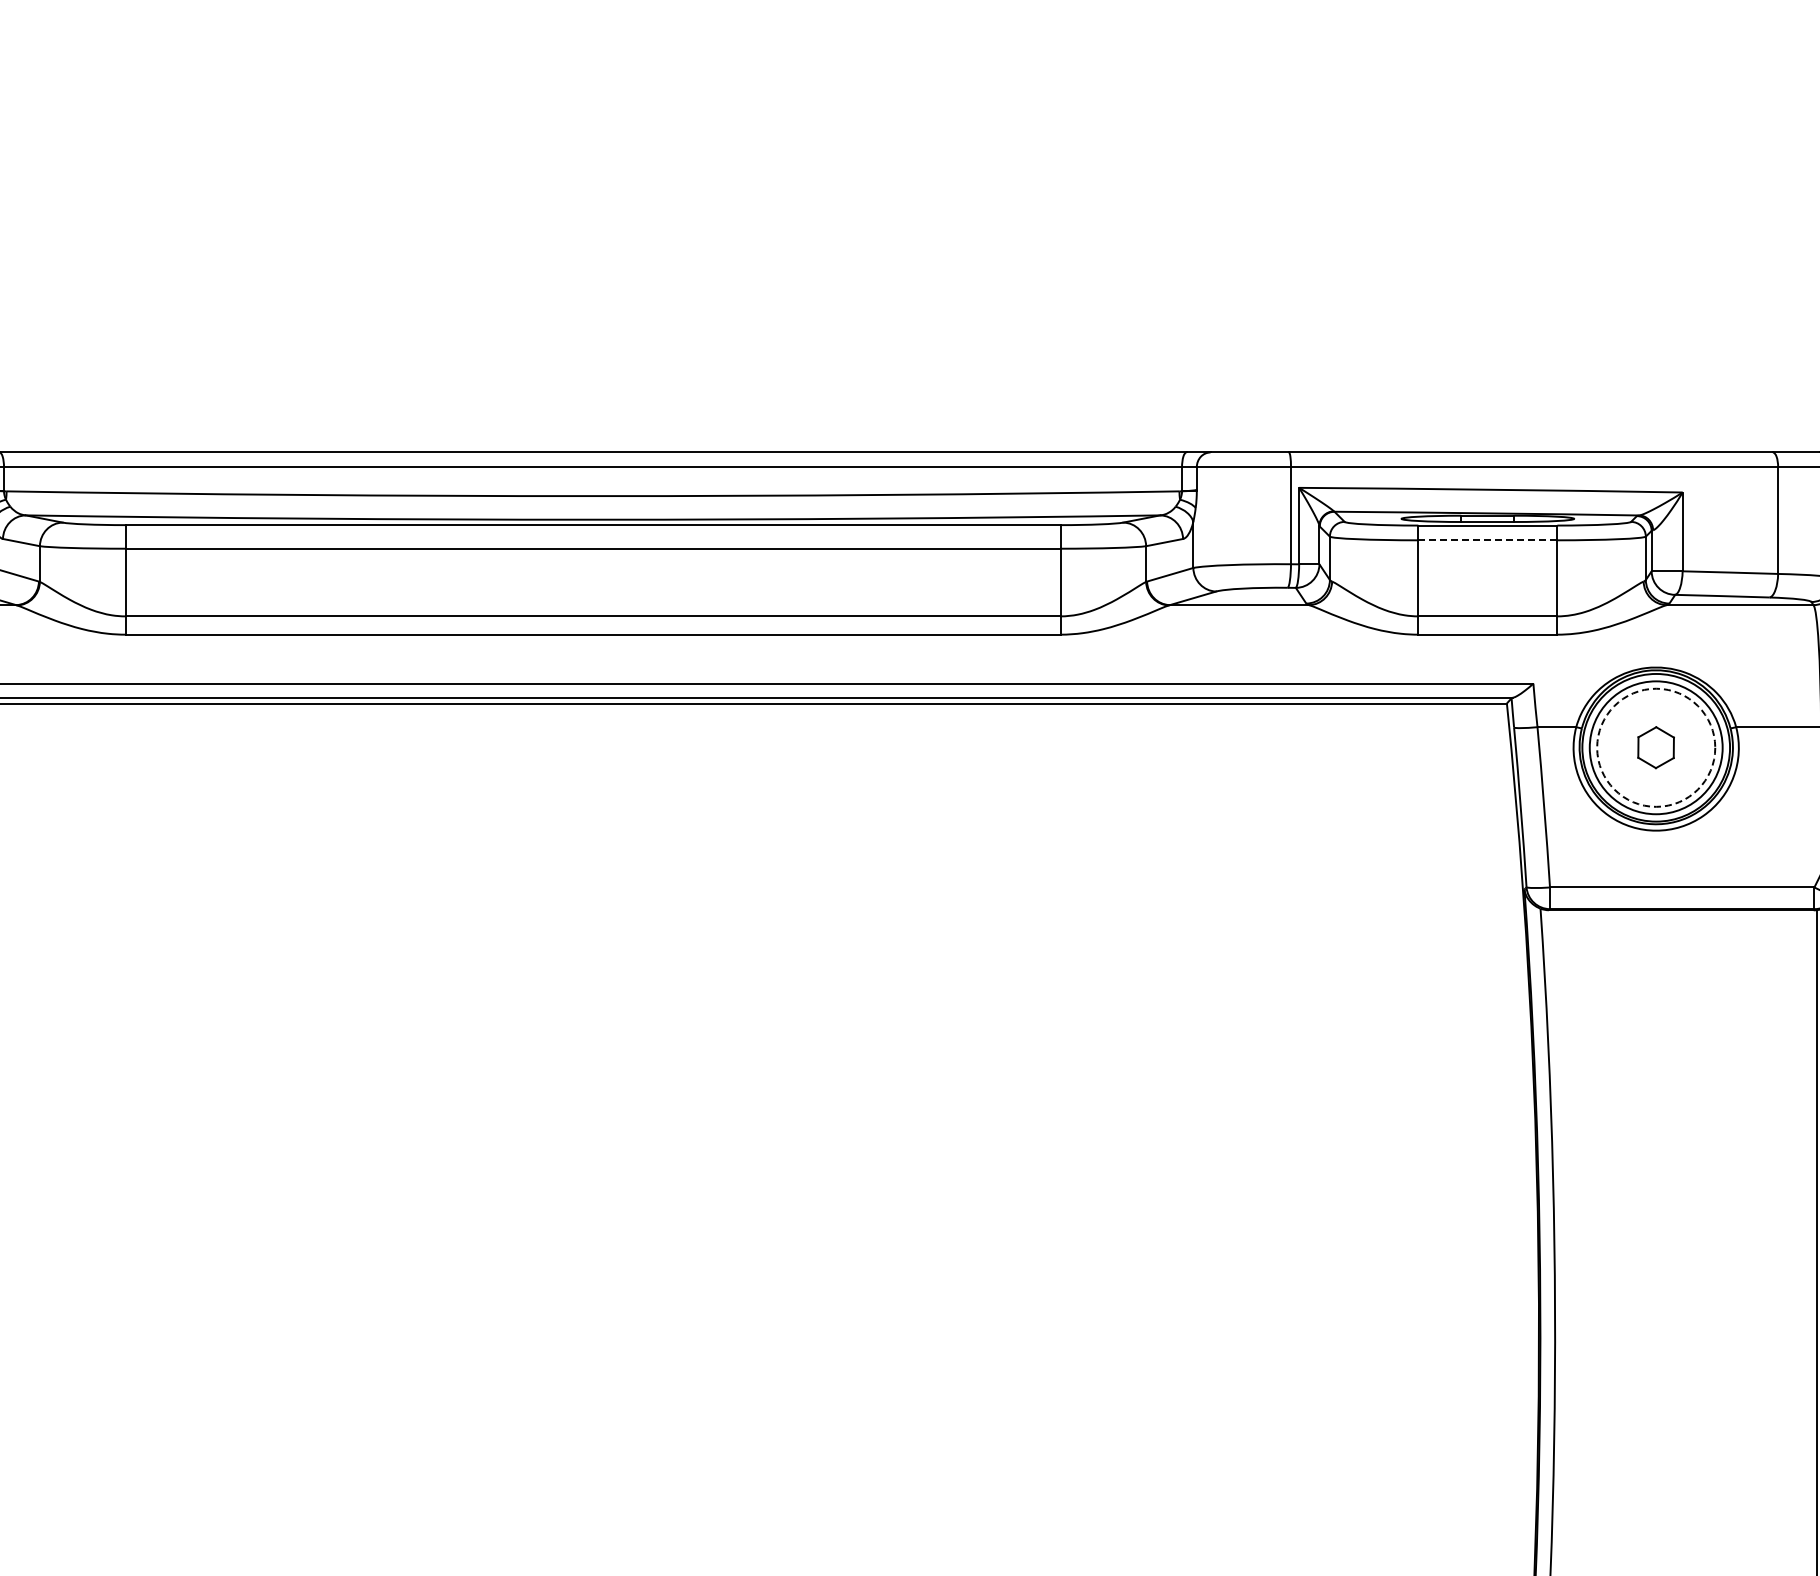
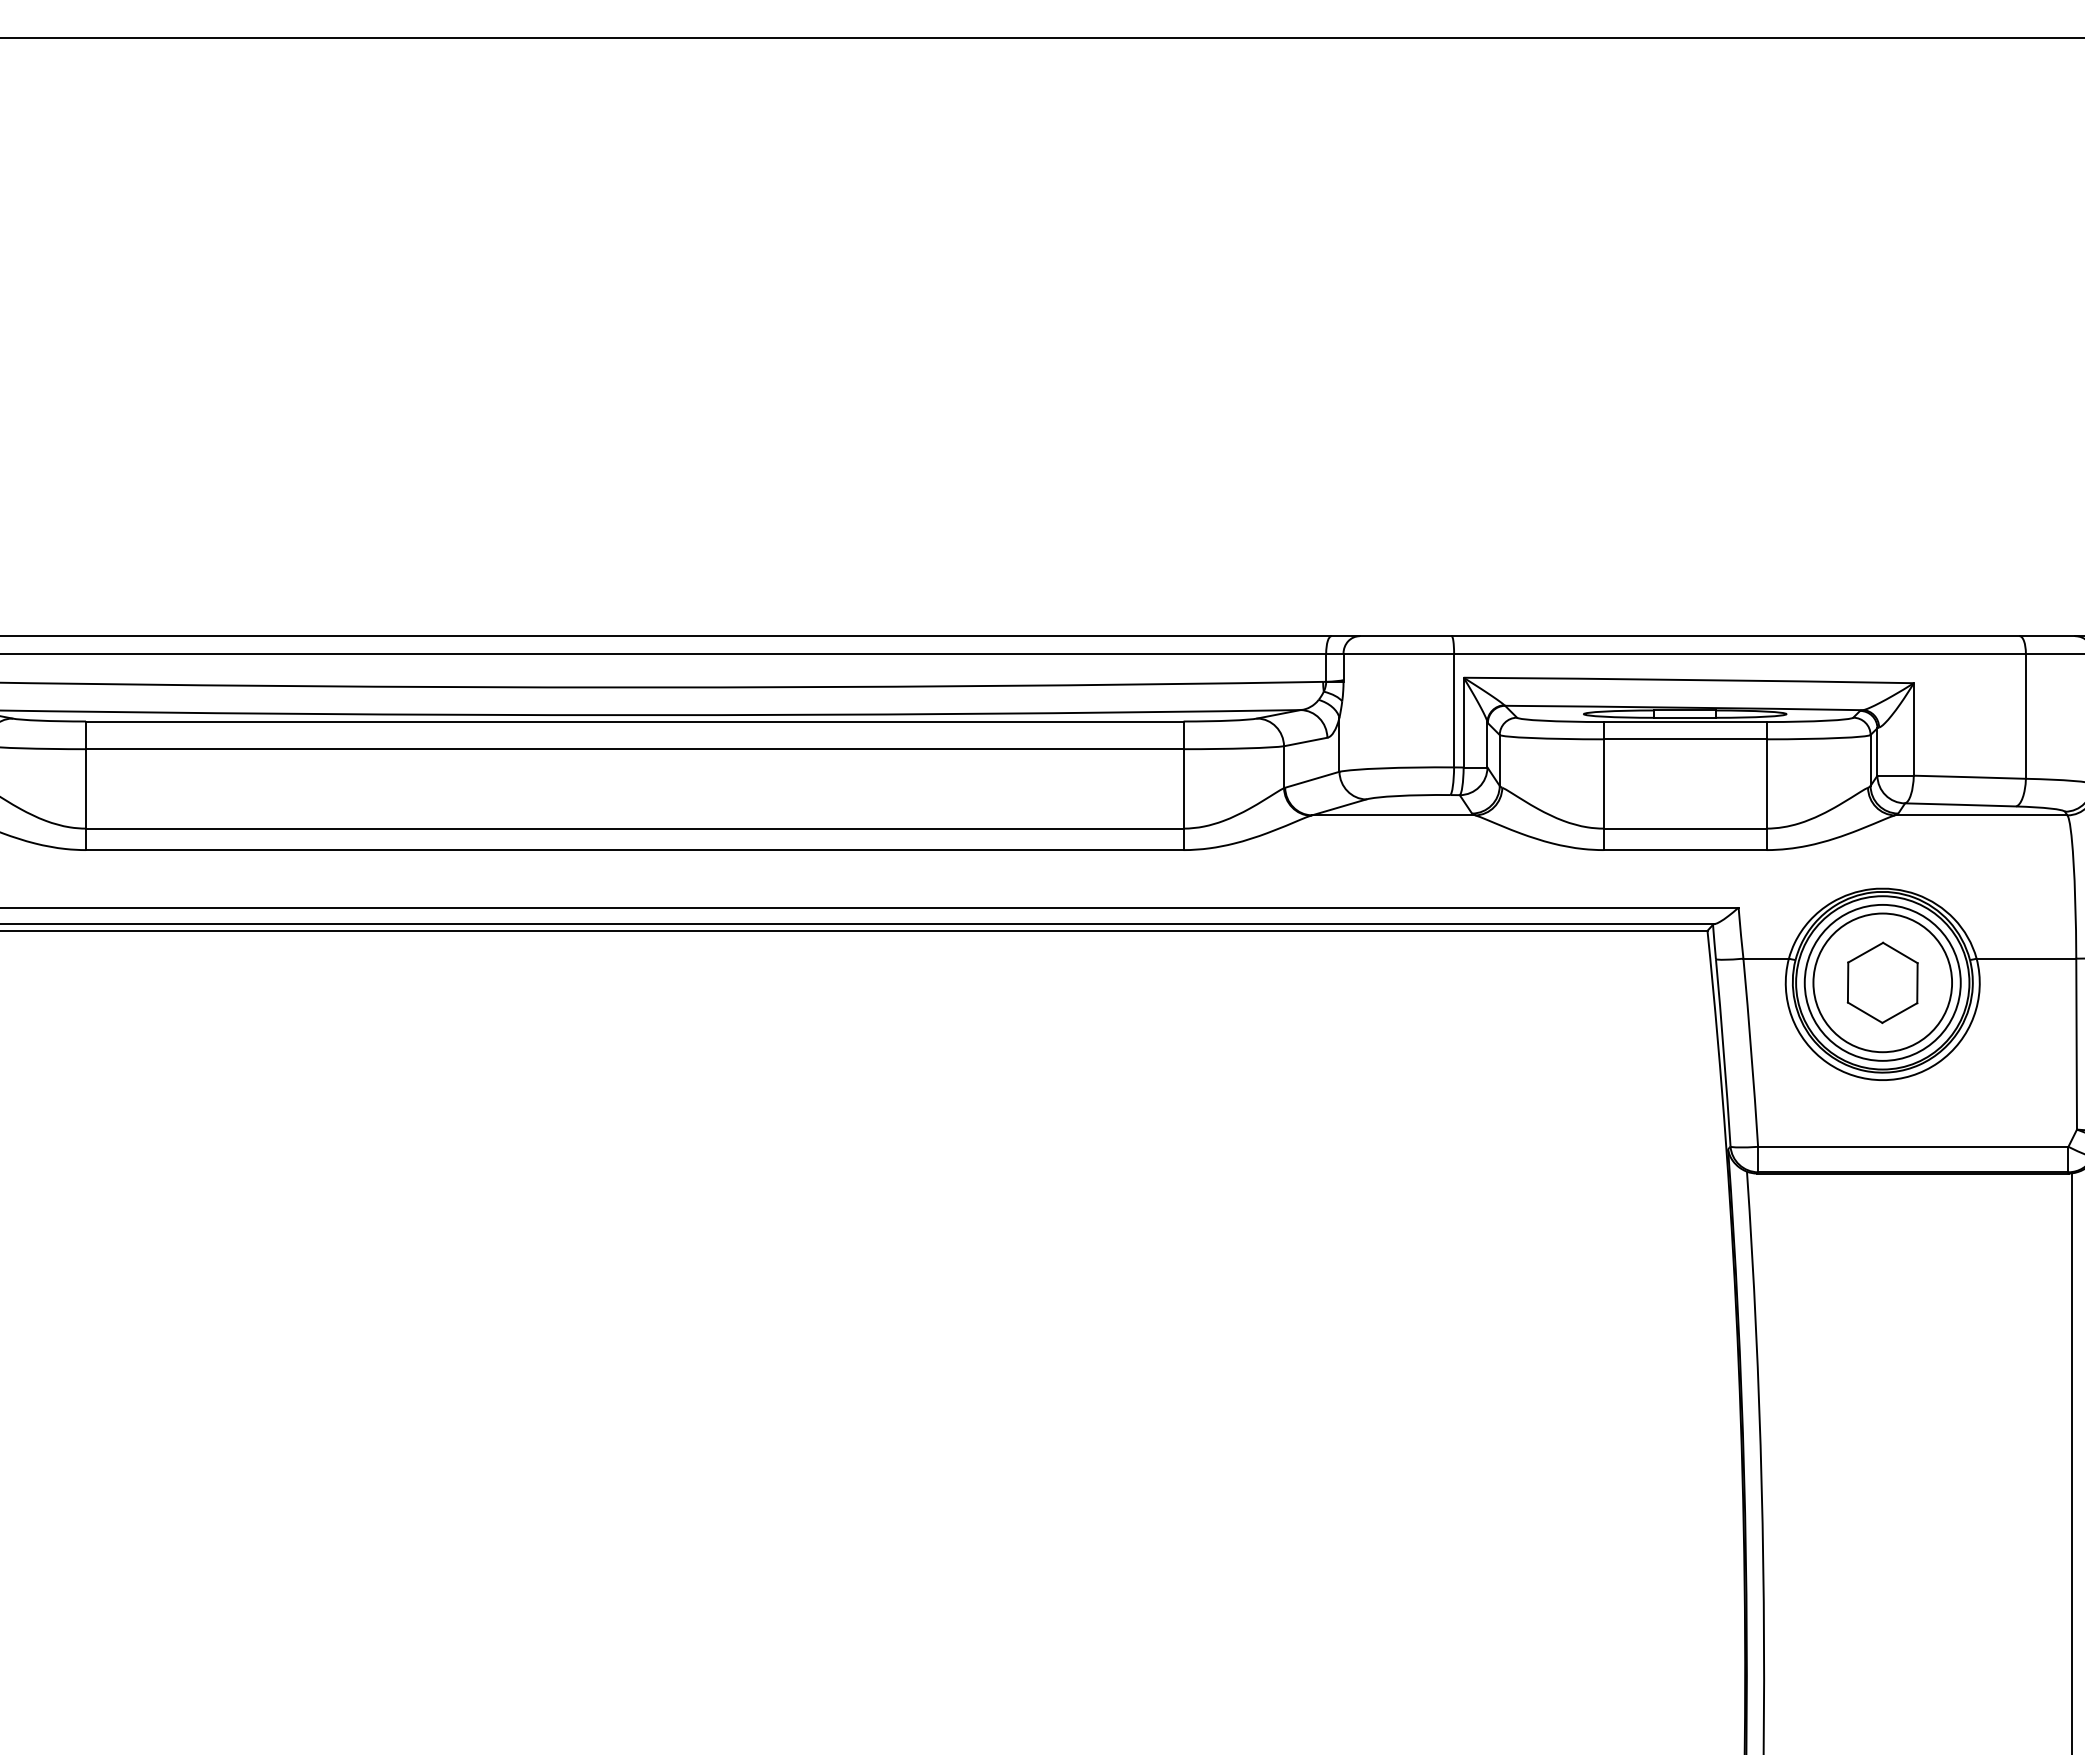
line: (1488, 540) -> (1685, 739), dashed -> solid
part: (1655, 747) -> (1881, 982), size x1.67
circle: (1656, 747) -> (1883, 982), dashed -> solid

